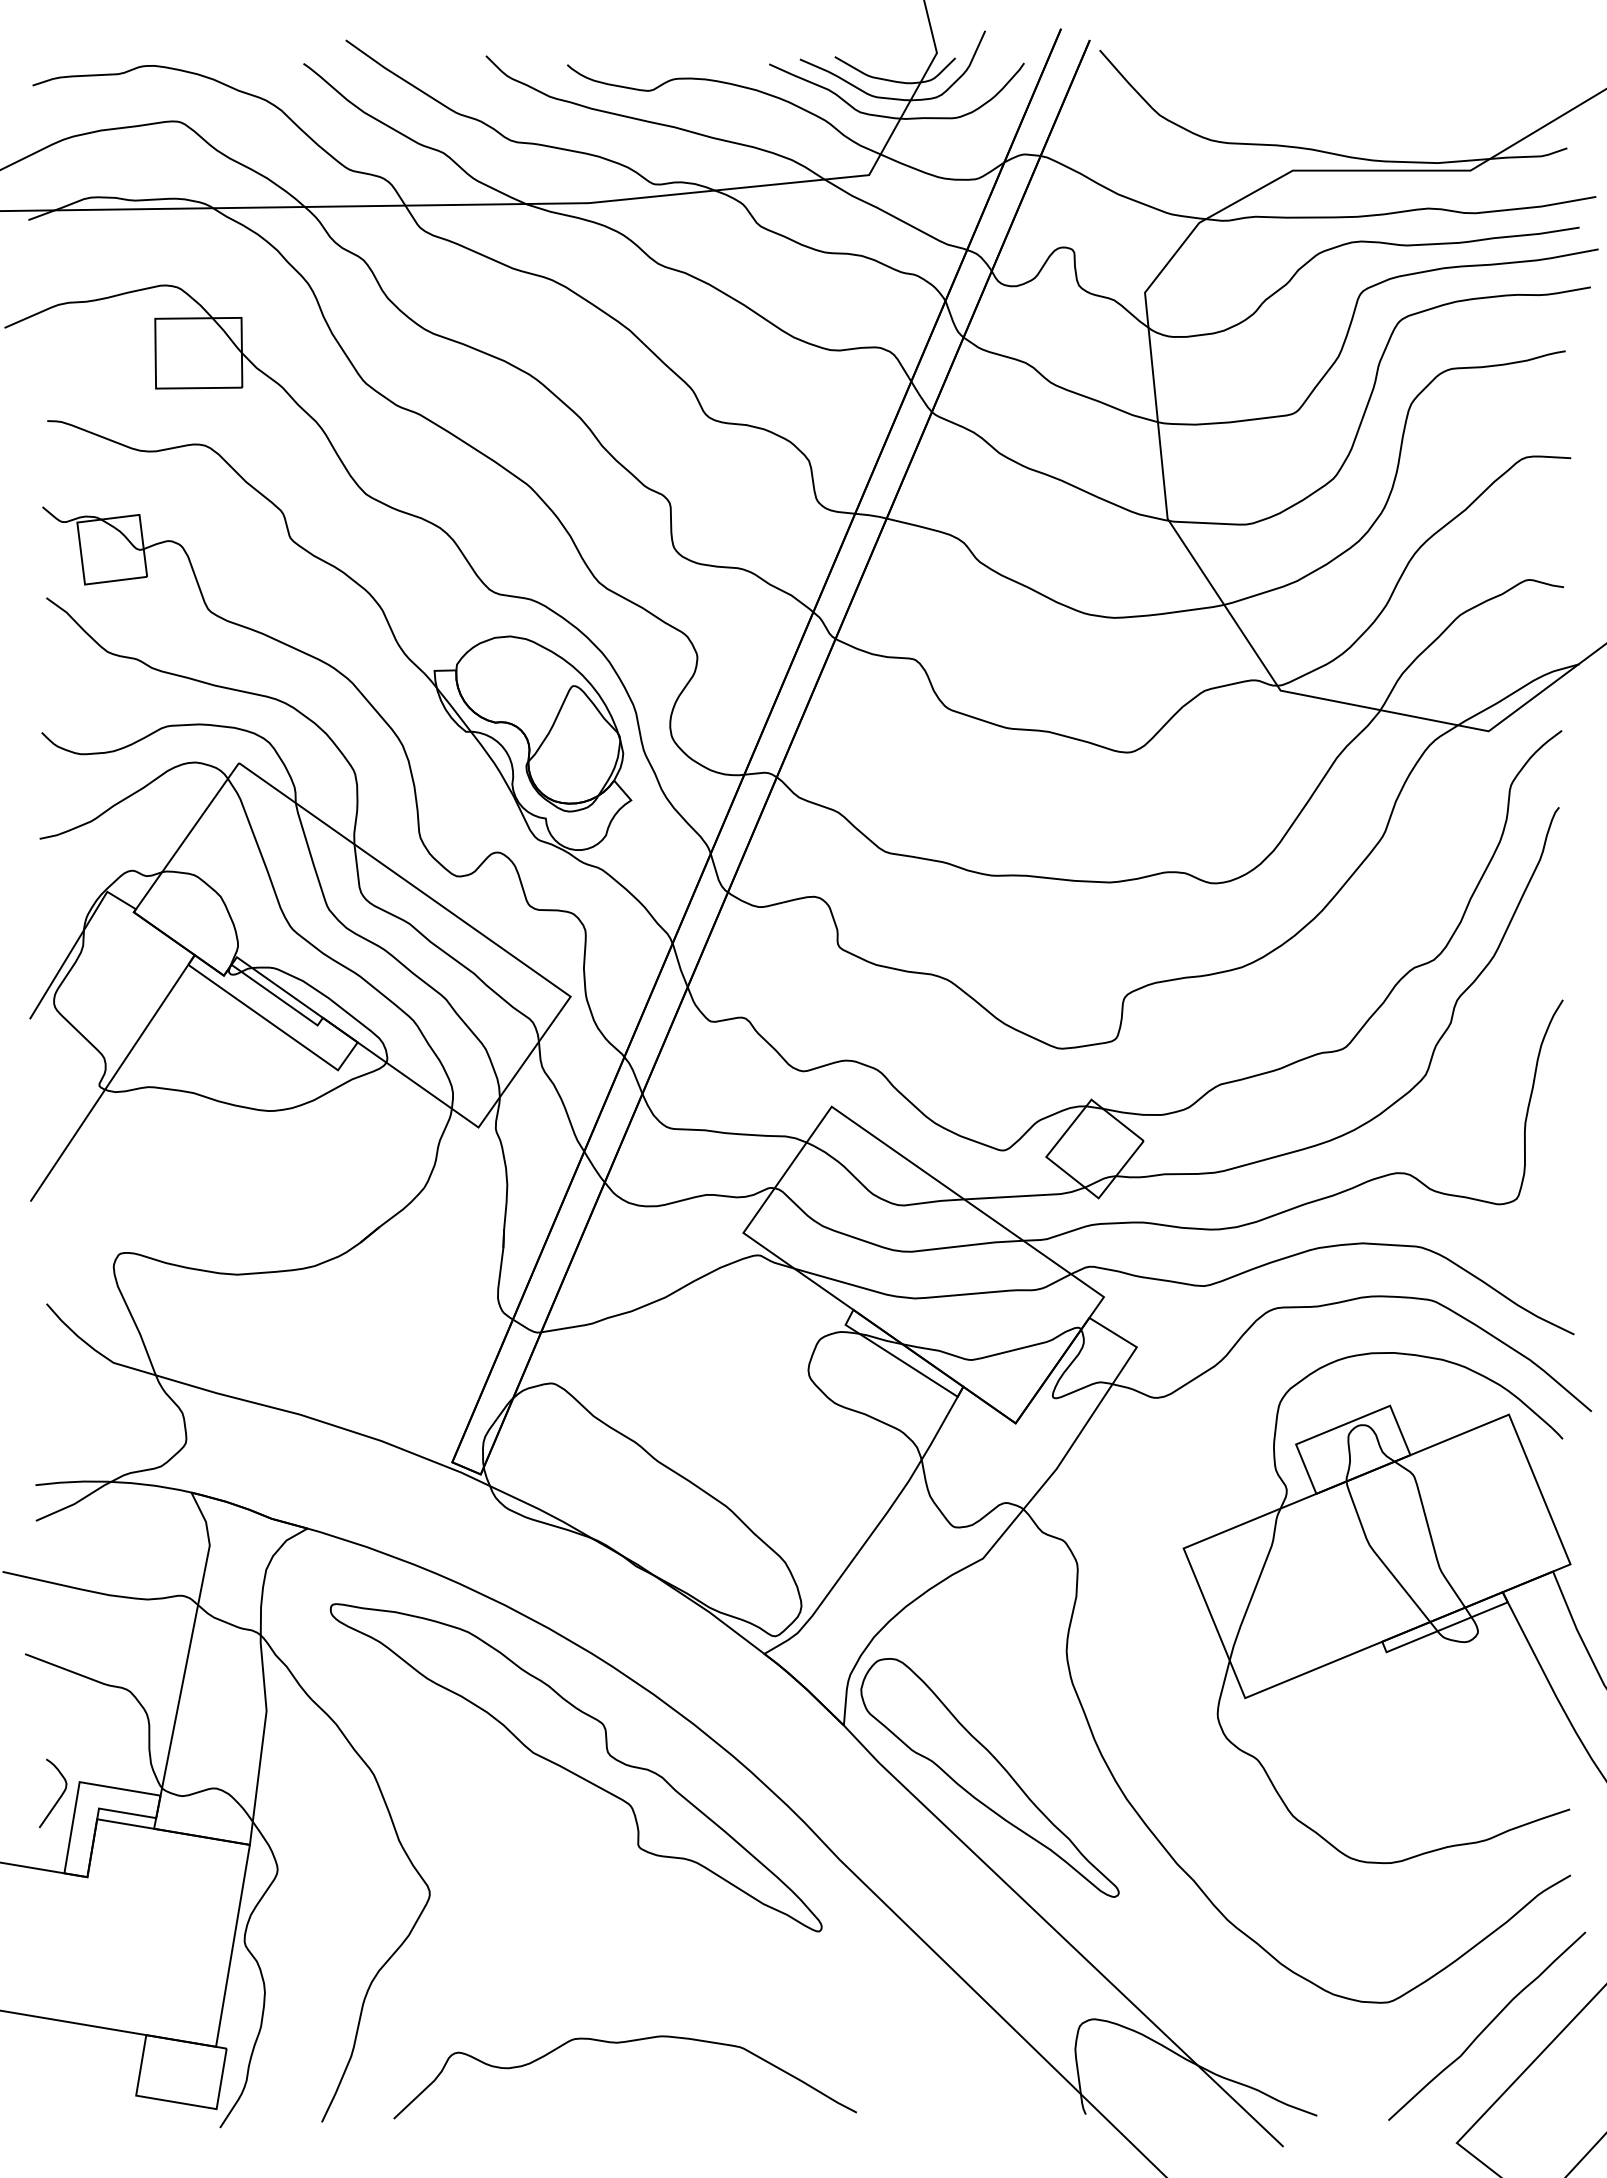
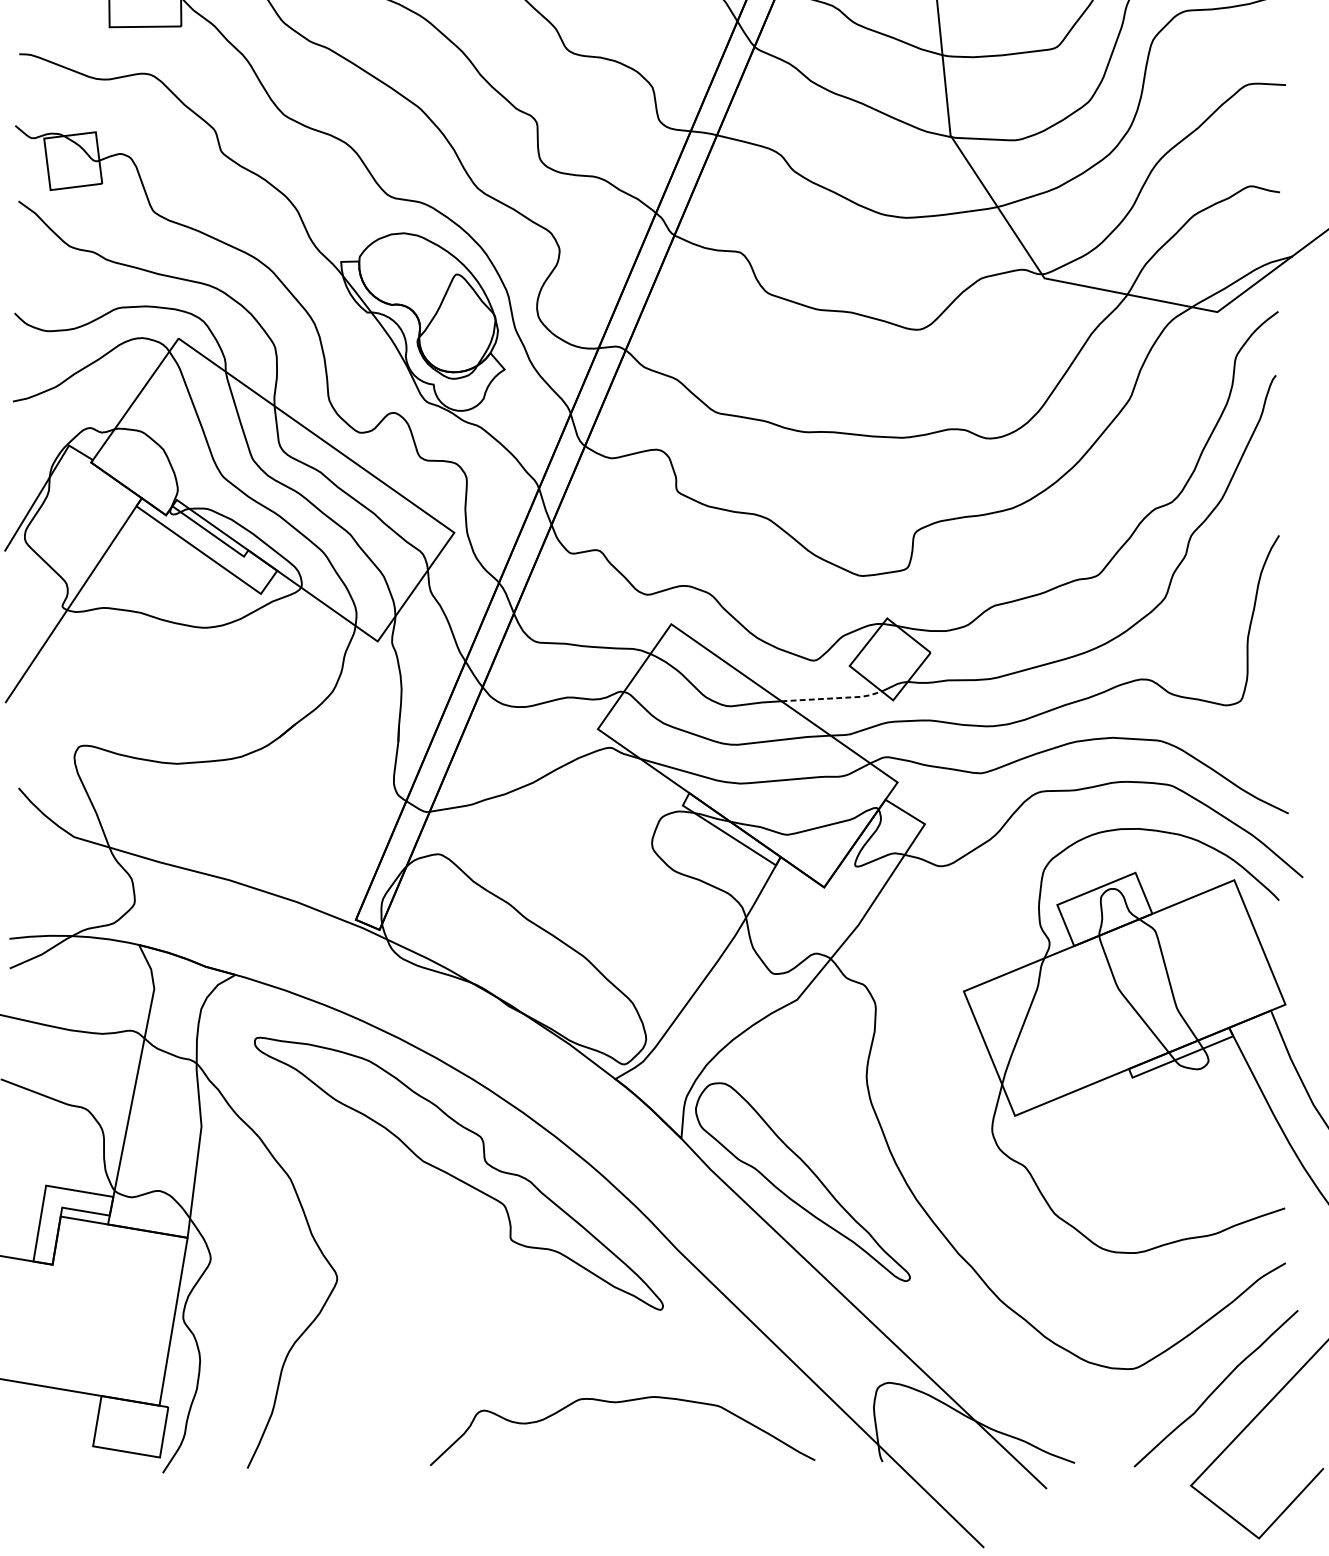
line: (1026, 1195) -> (833, 698), solid -> dashed
curve: (58, 1798) -> (28, 1199), removed
curve: (622, 2043) -> (620, 1402), moved

